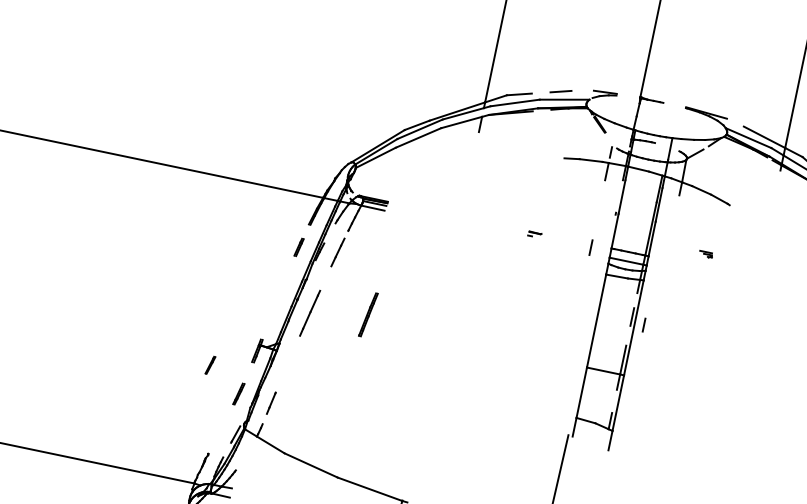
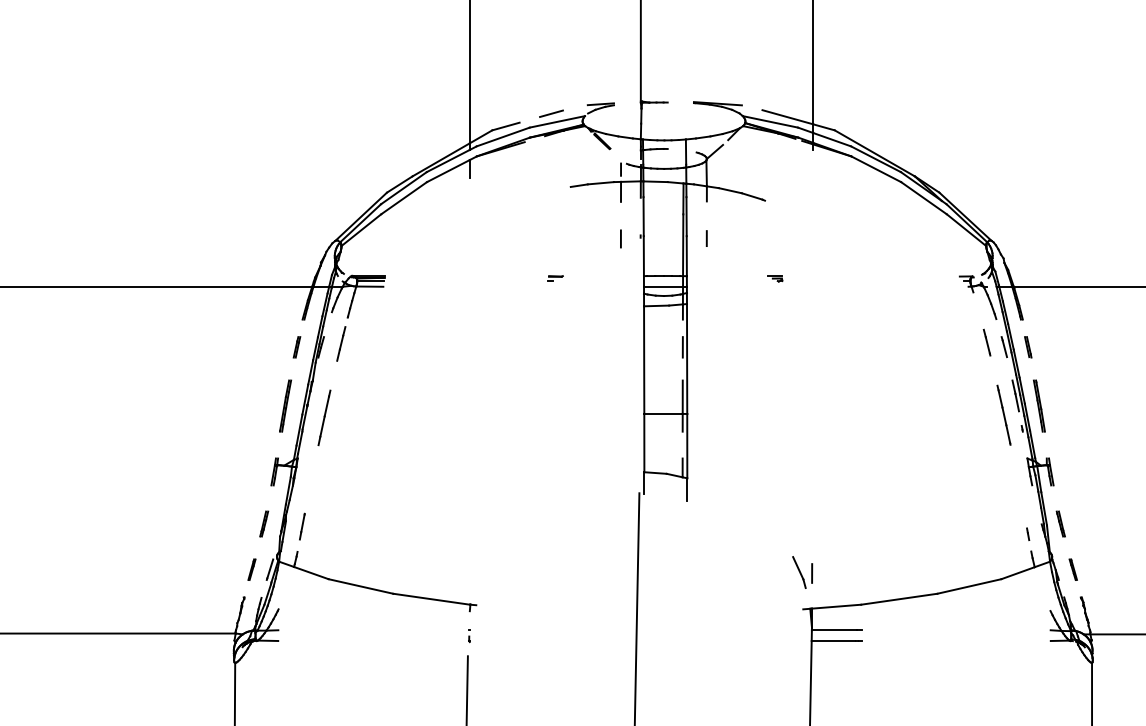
line: (590, 247) -> (620, 238), moved
part: (706, 254) -> (775, 278), moved
part: (368, 314) -> (285, 405), moved
line: (643, 324) -> (706, 238), moved
line: (210, 365) -> (251, 569), moved

